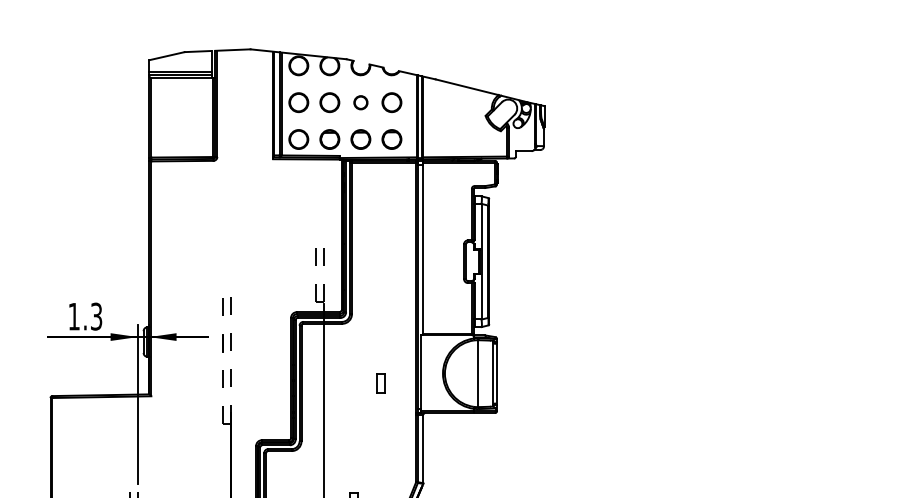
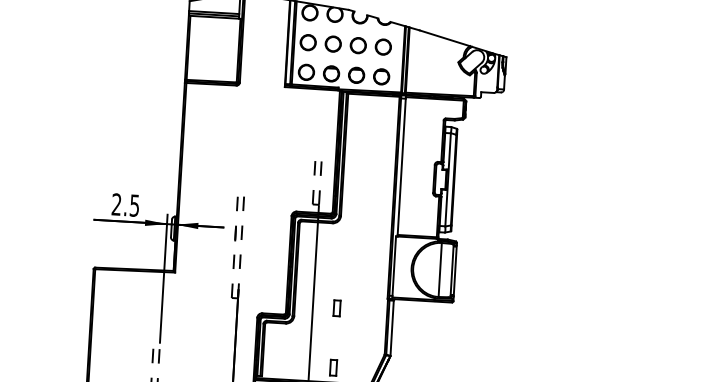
circle: (360, 102) -> (358, 45), size x1.43
text: (85, 316) -> (125, 205), 1.3 -> 2.5
part: (380, 383) -> (336, 308), moved

